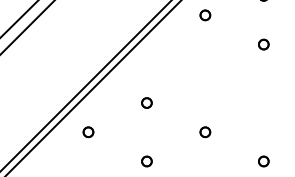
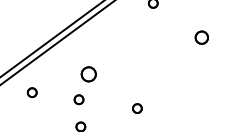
part: (263, 44) -> (201, 37), size x1.4
part: (146, 102) -> (88, 73), size x1.6
part: (140, 132) -> (79, 99), added

